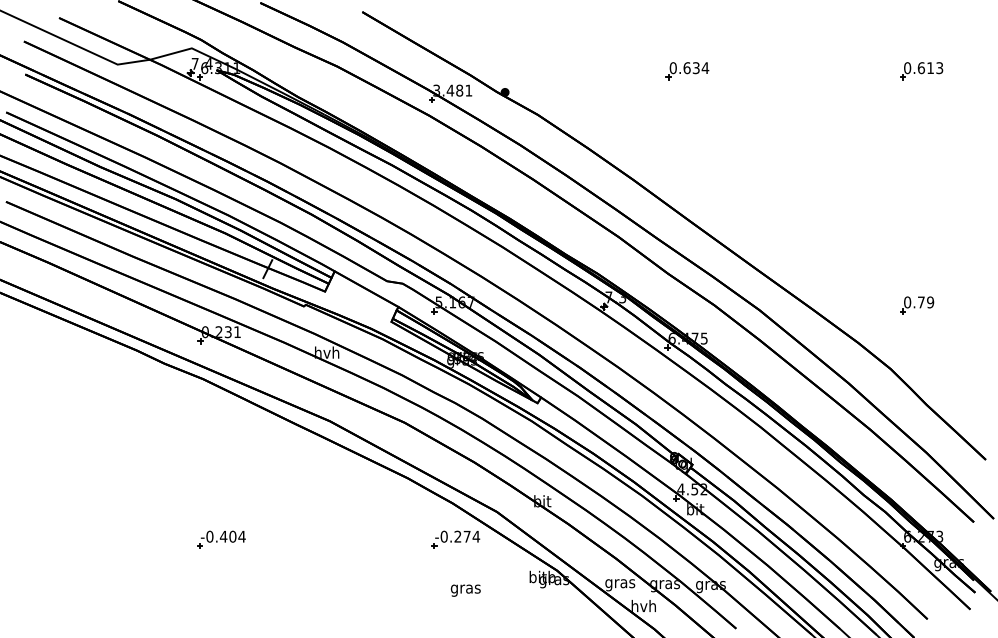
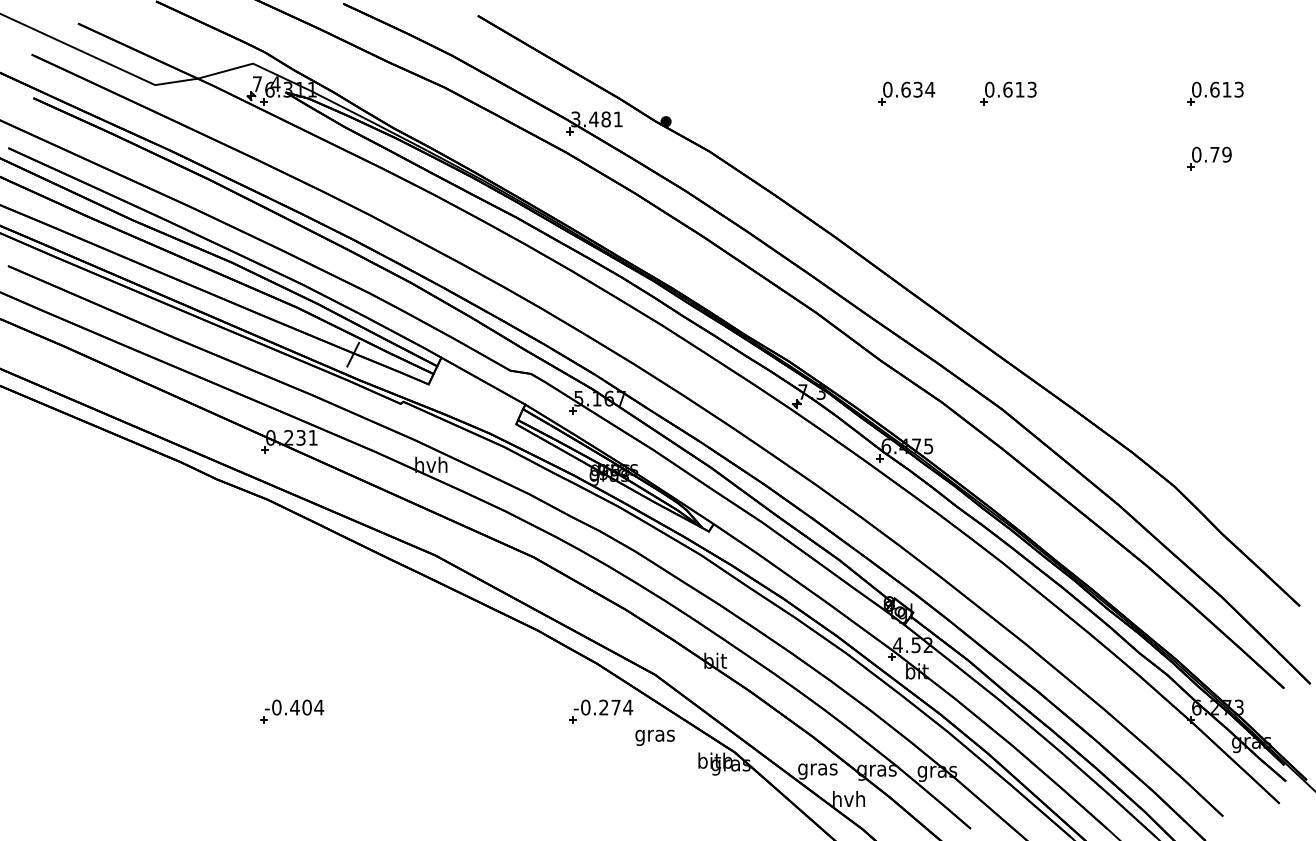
part: (764, 71) -> (1008, 94), added
part: (917, 305) -> (1209, 158), moved
text: (465, 590) -> (654, 737), moved

